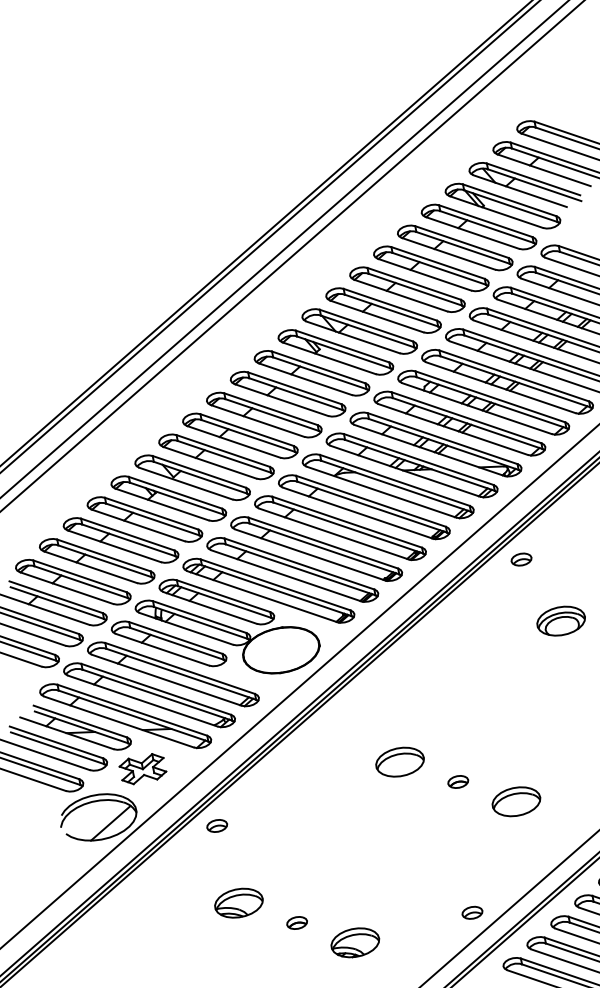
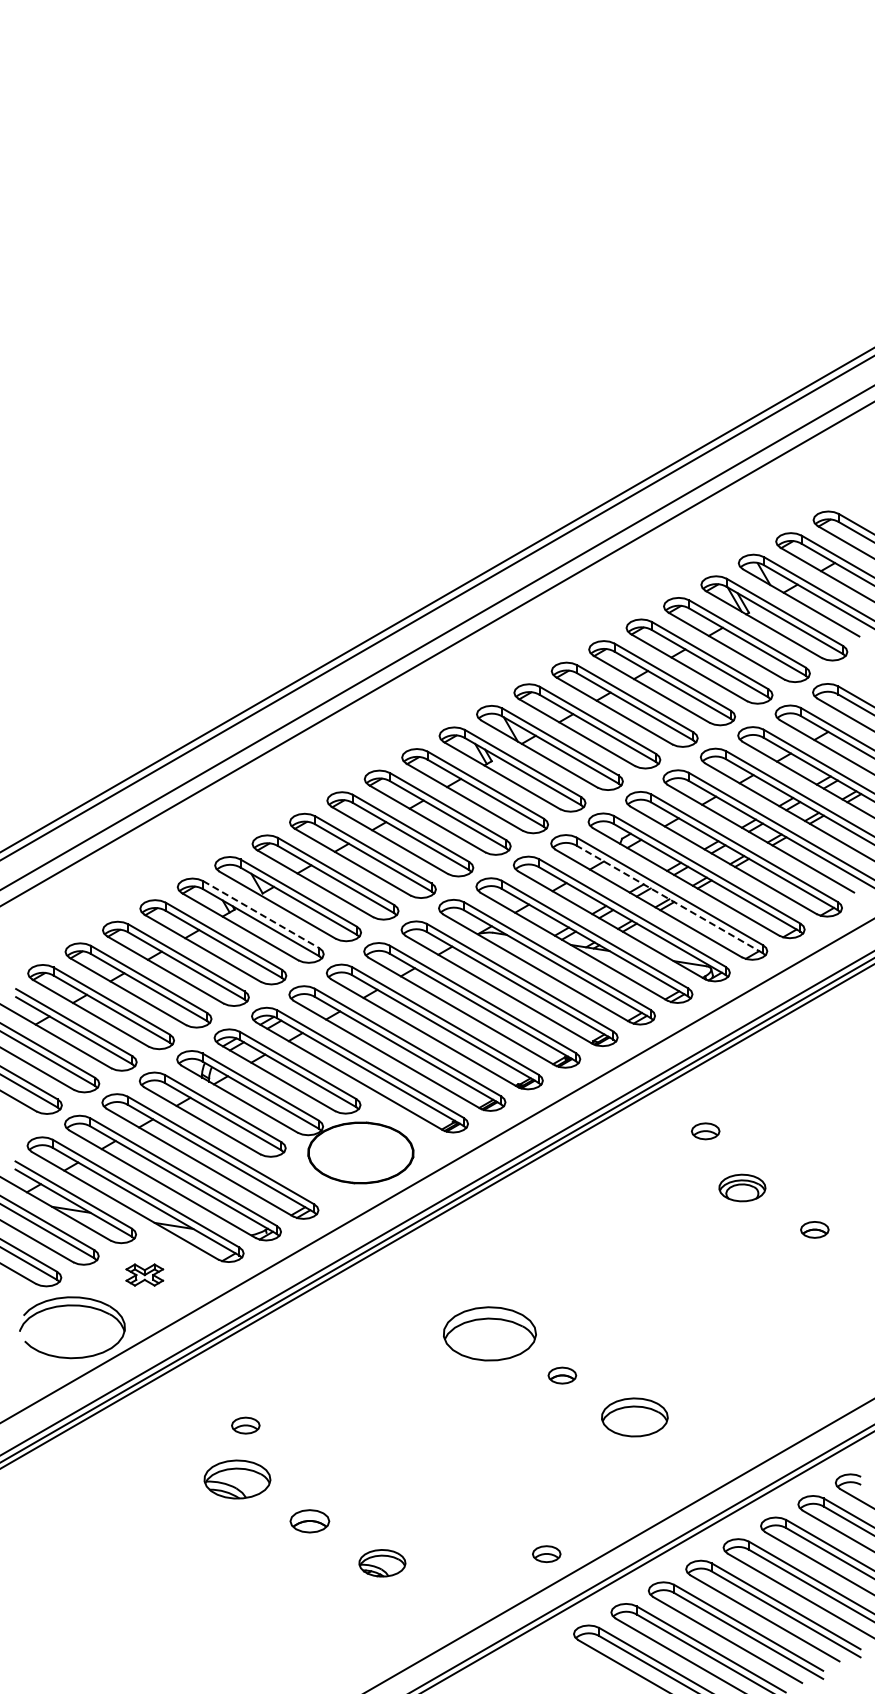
line: (467, 423) -> (669, 899), solid -> dashed
line: (175, 492) -> (261, 914), solid -> dashed
part: (521, 559) -> (705, 1131), moved
part: (561, 620) -> (742, 1187), size x0.7
part: (399, 762) -> (489, 1333), size x1.4
part: (142, 768) -> (144, 1274), size x0.6
line: (110, 822) -> (87, 1338), removed
part: (216, 825) -> (245, 1425), moved
part: (296, 923) -> (309, 1521), size x1.4
part: (355, 943) -> (382, 1563), size x0.7

